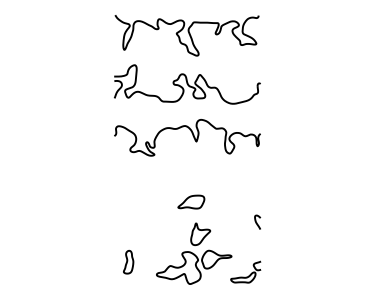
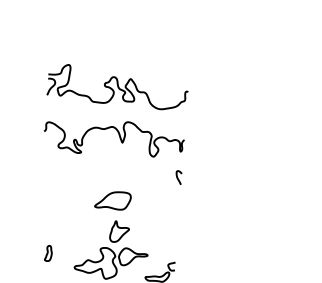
curve: (188, 34) -> (122, 39), removed
part: (191, 201) -> (113, 199), size x1.4
curve: (256, 221) -> (177, 176), moved
part: (128, 262) -> (48, 253), size x0.7

